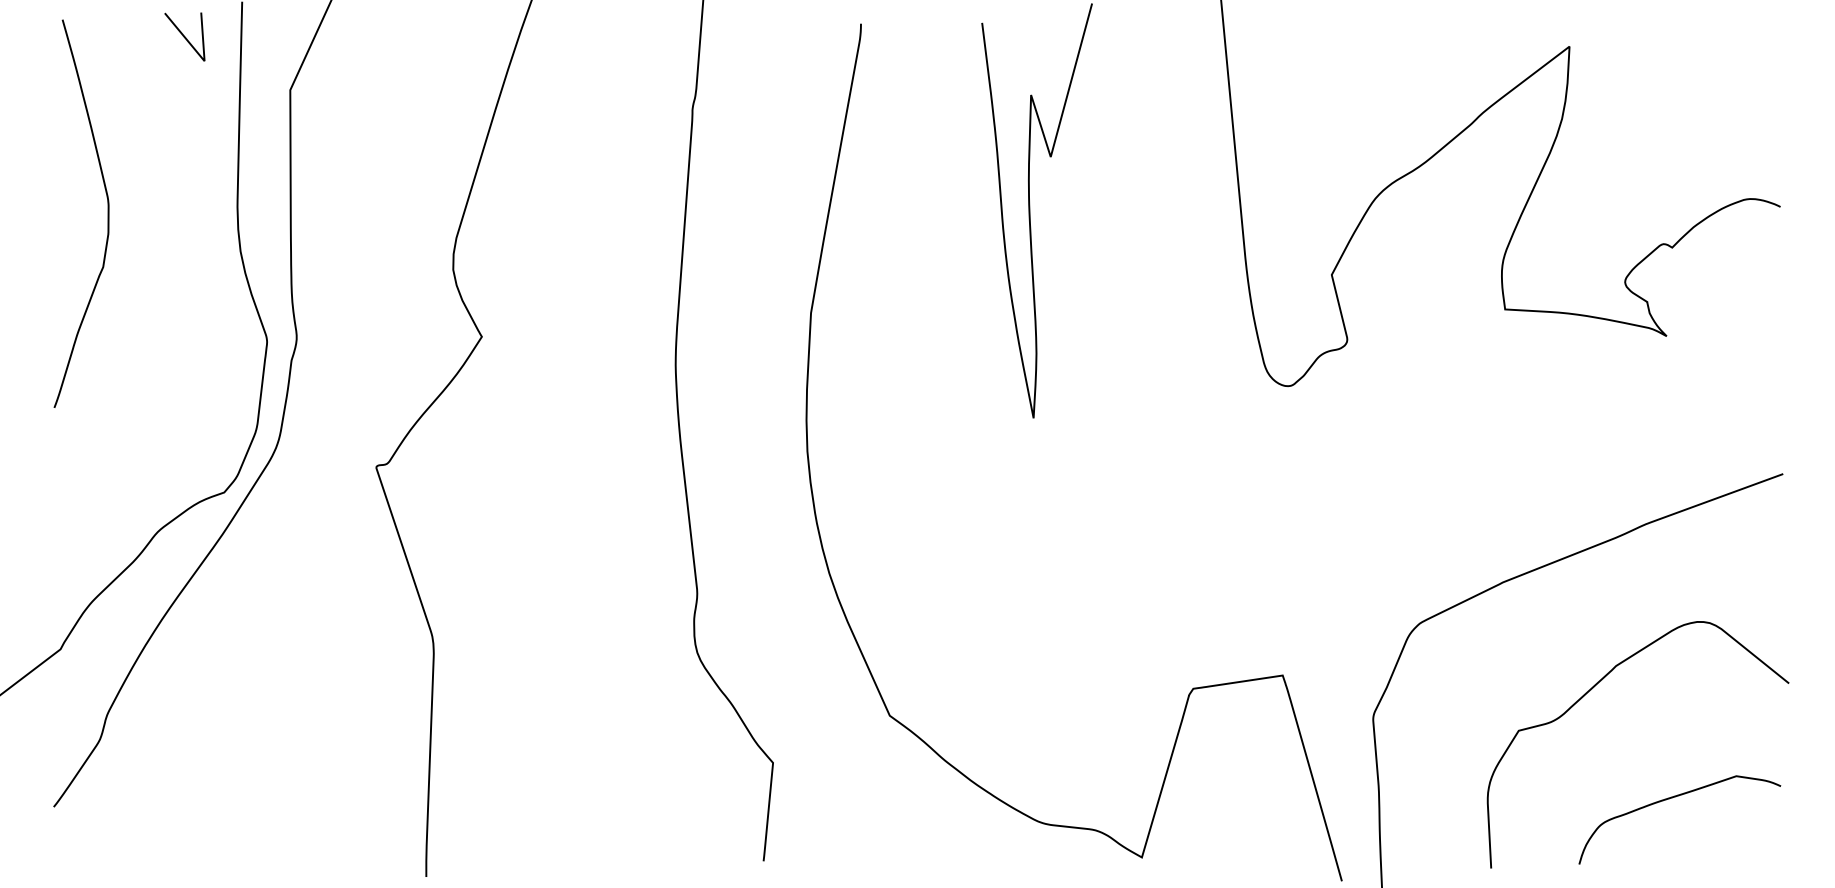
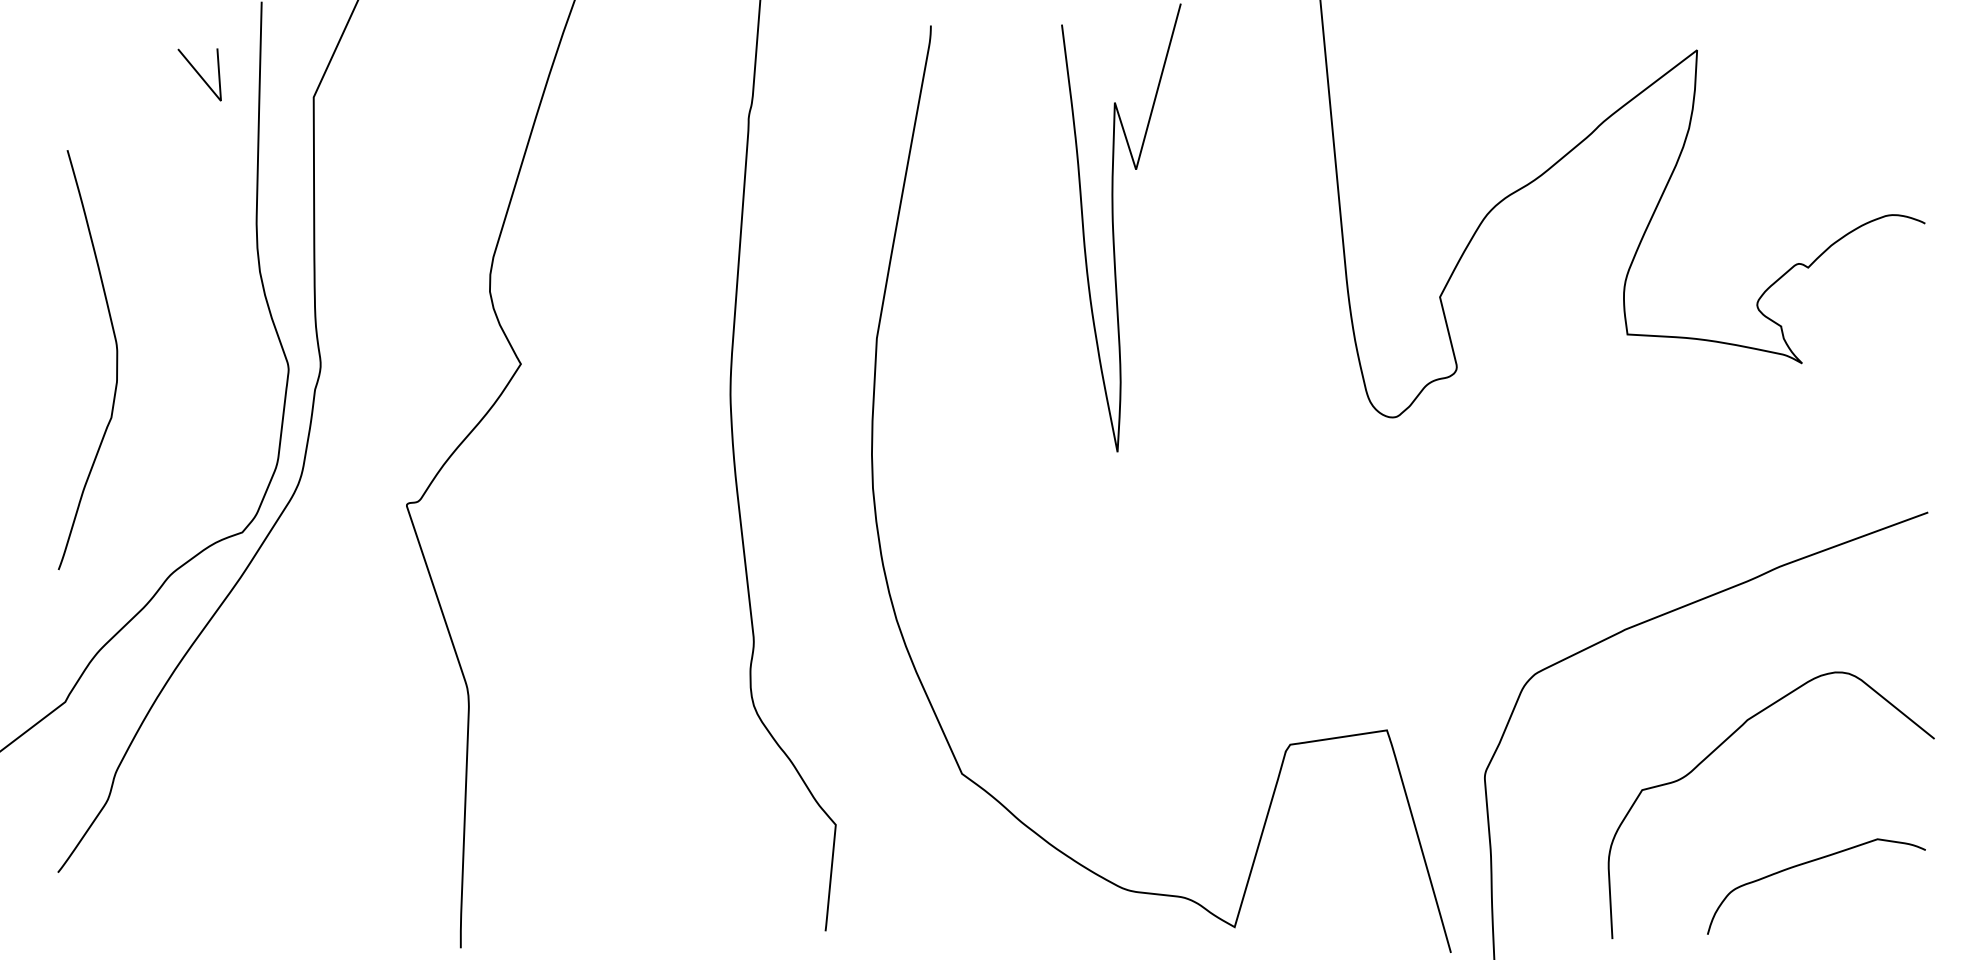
line: (184, 36) -> (199, 74), moved
curve: (107, 214) -> (116, 360), moved

